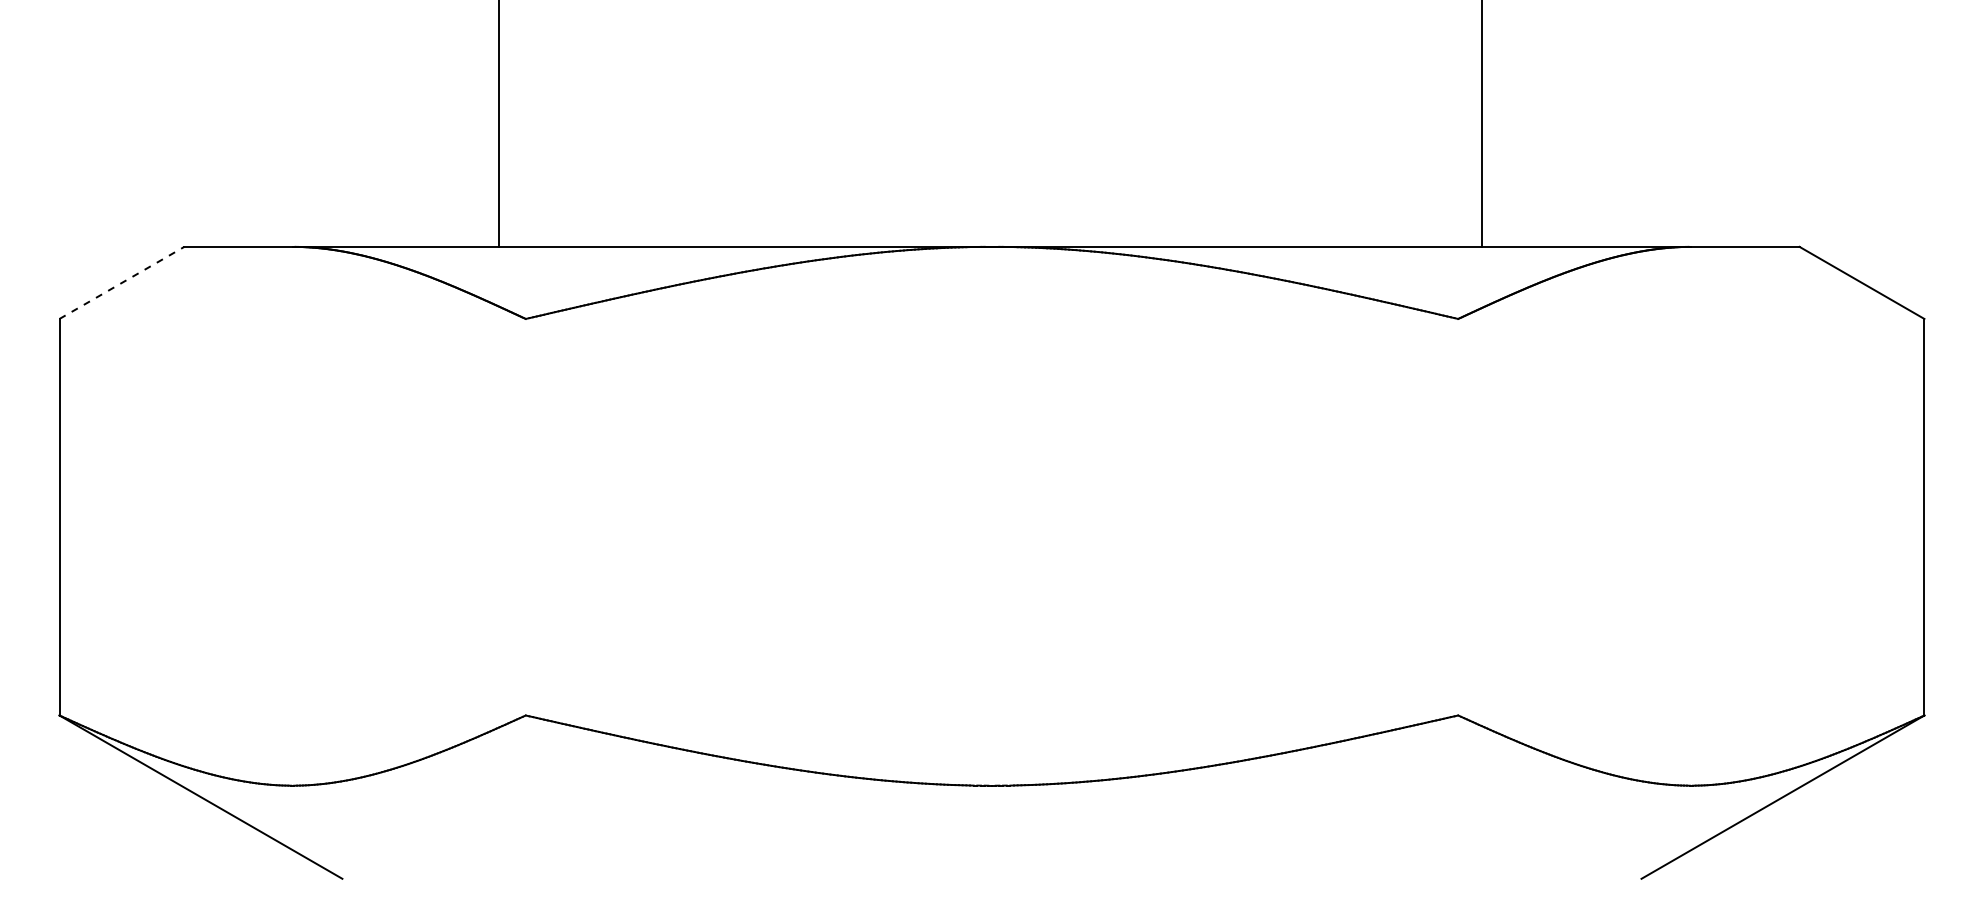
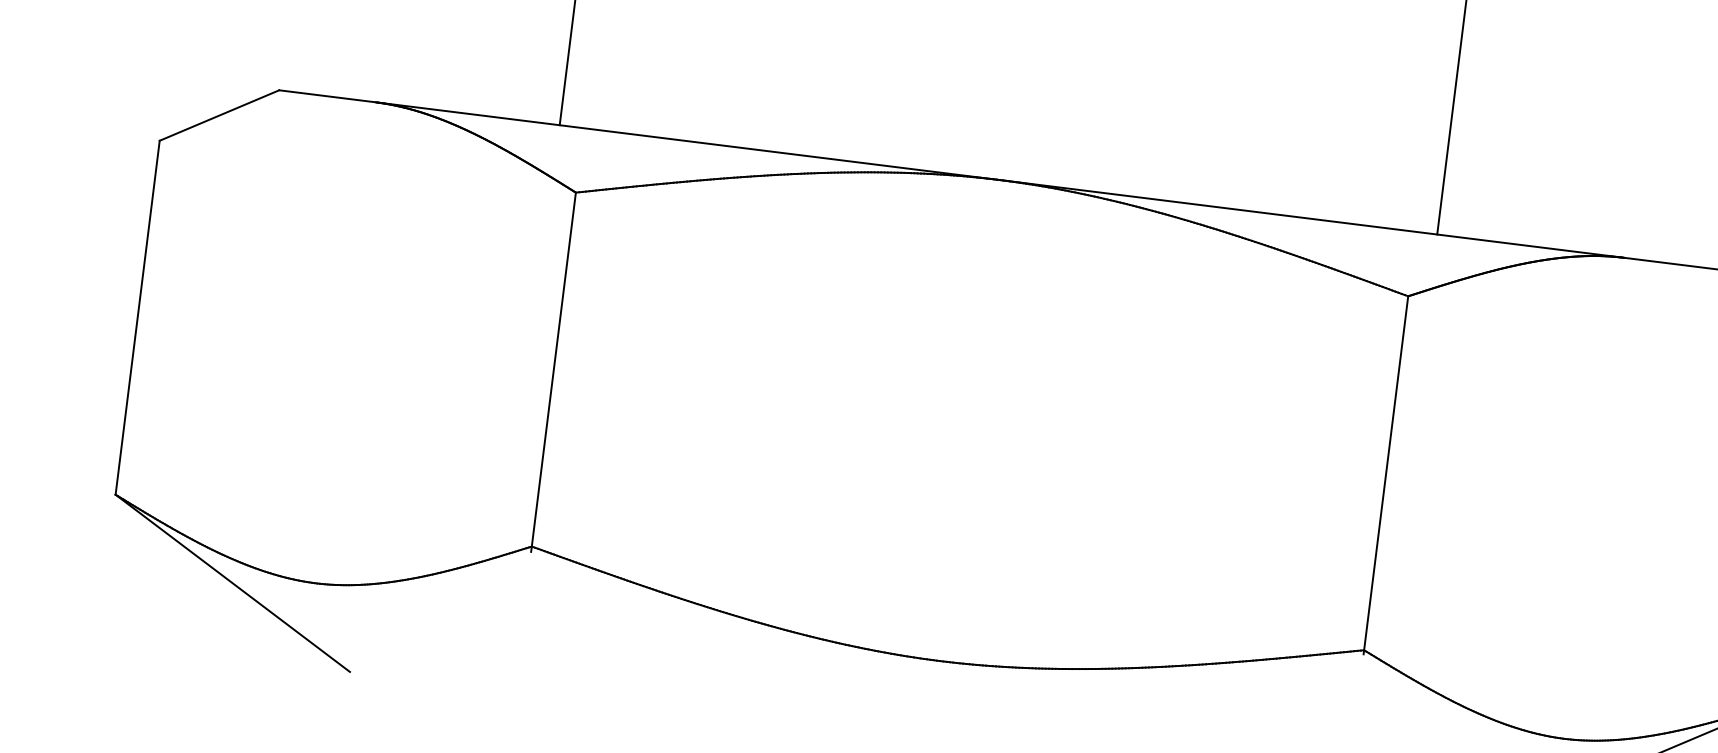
line: (122, 282) -> (219, 115), dashed -> solid
line: (525, 519) -> (553, 371), added
line: (1458, 519) -> (1386, 475), added

